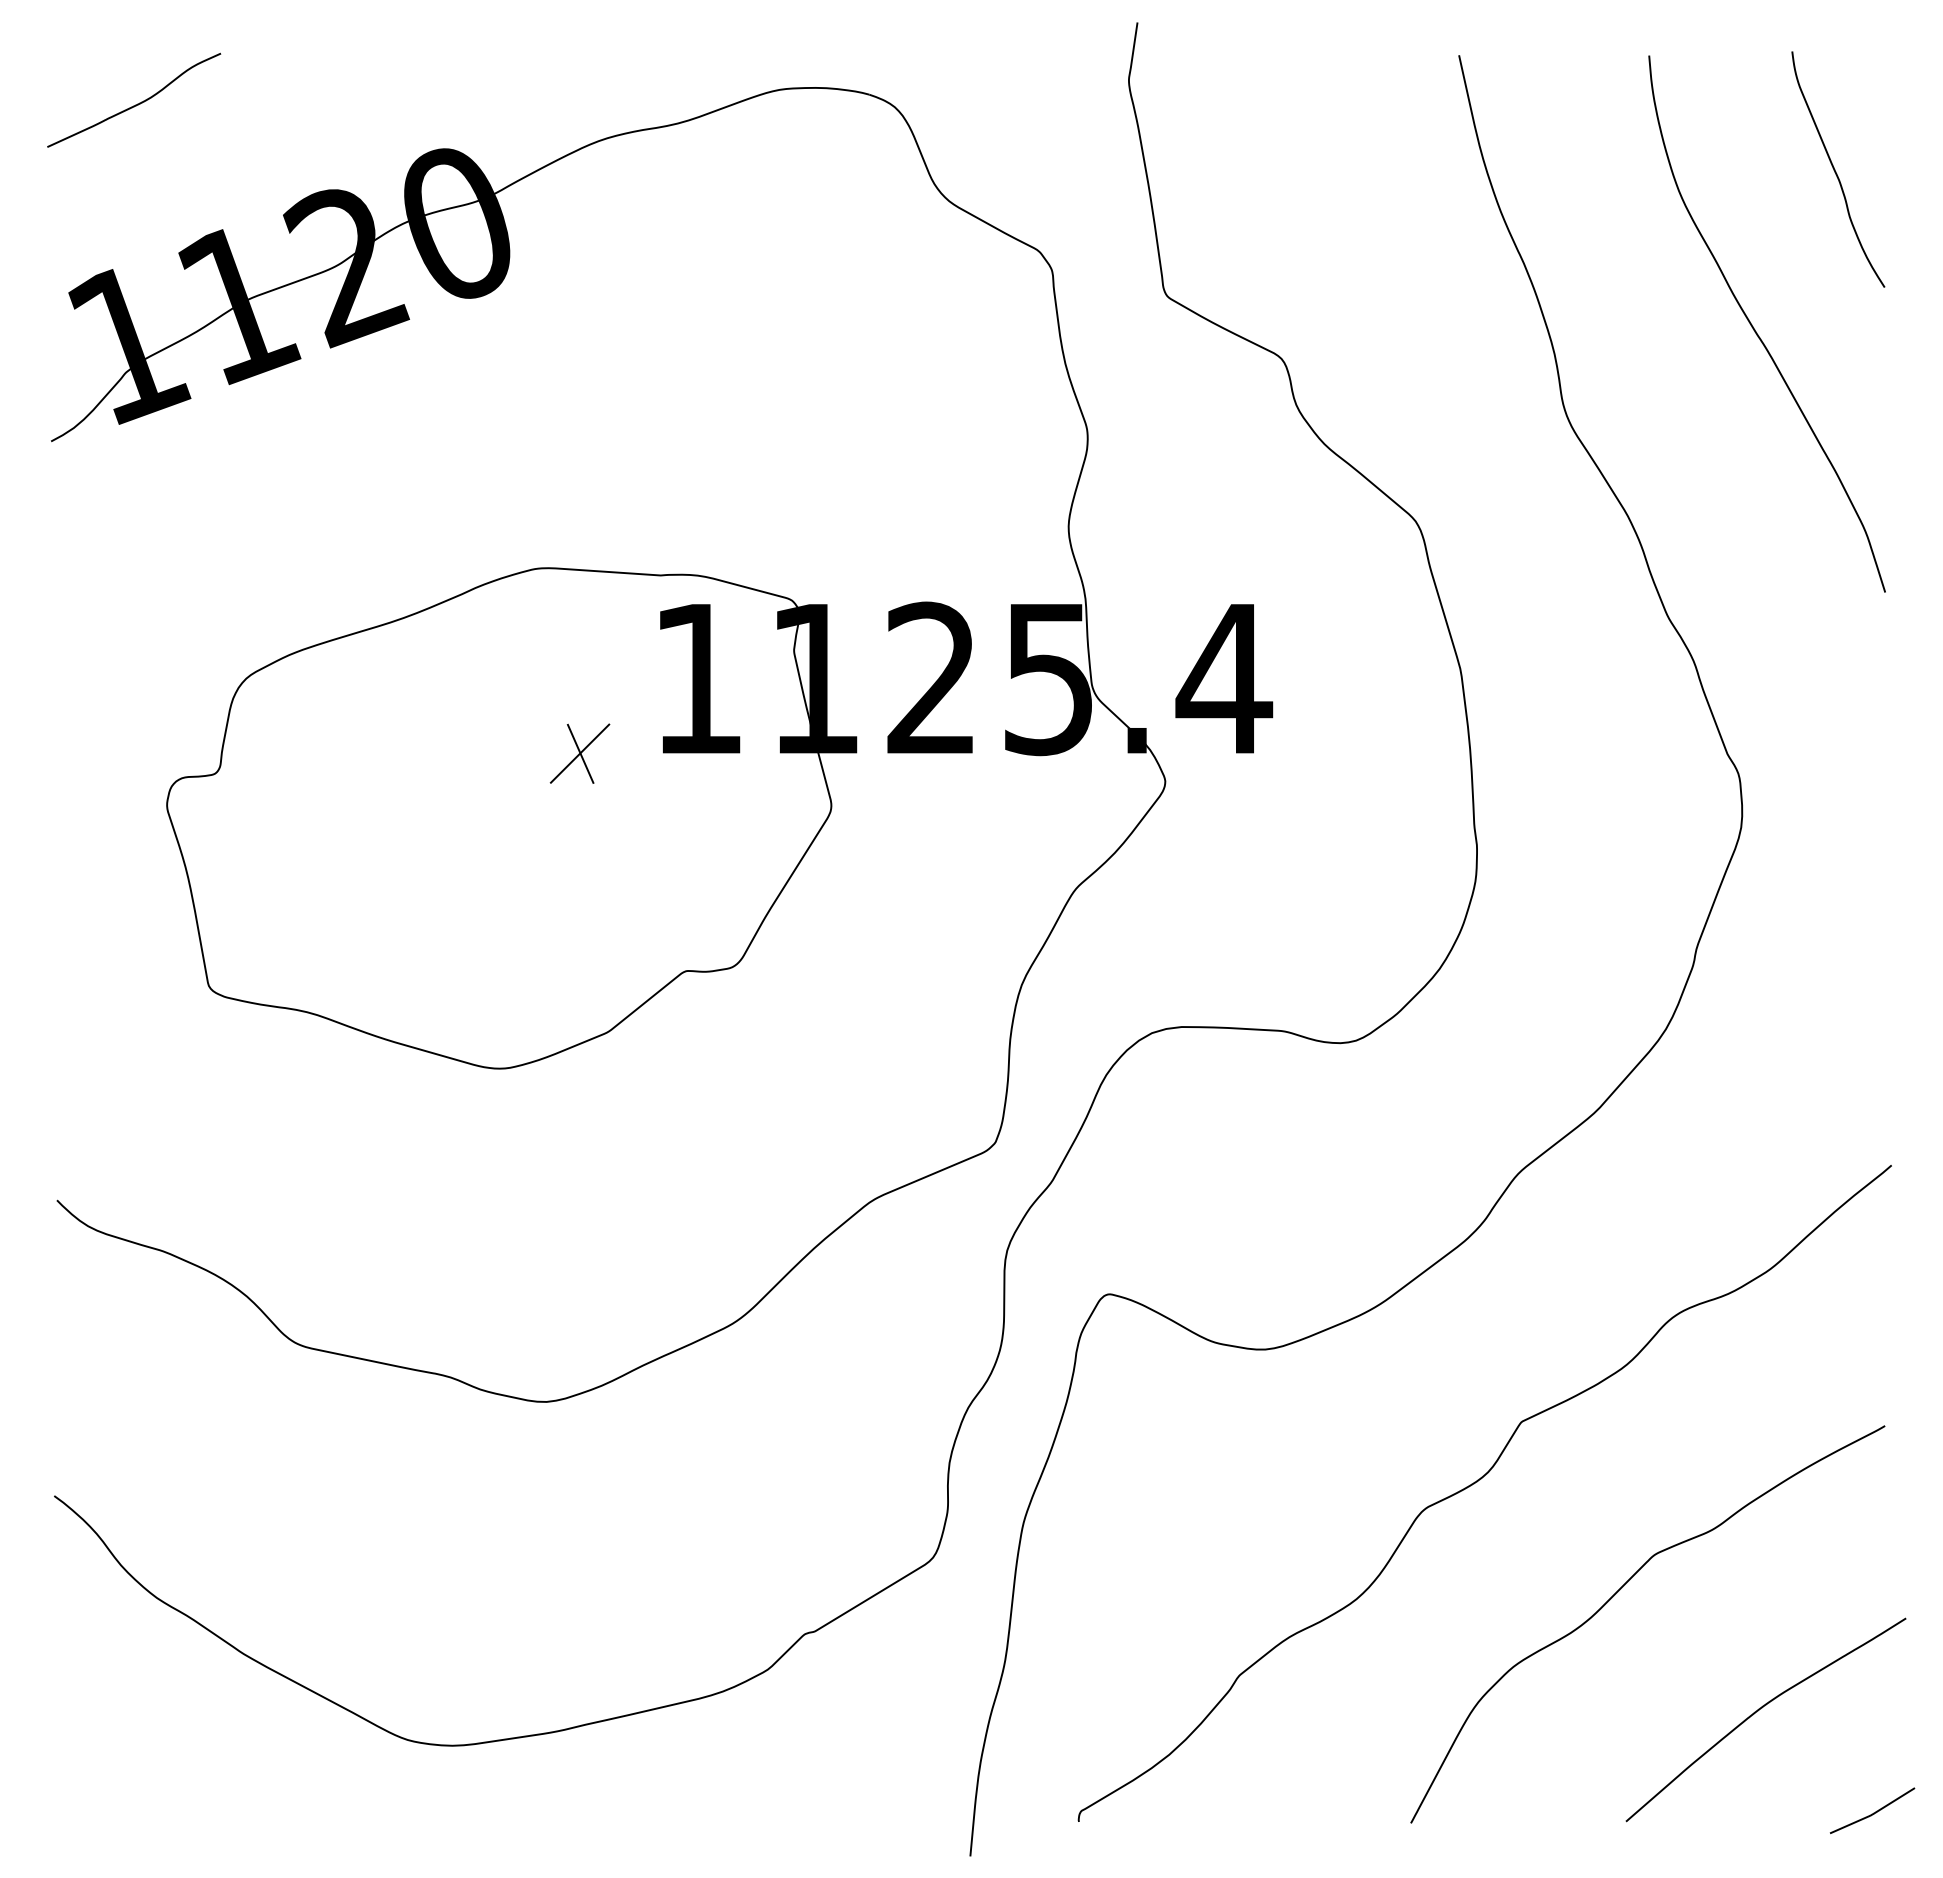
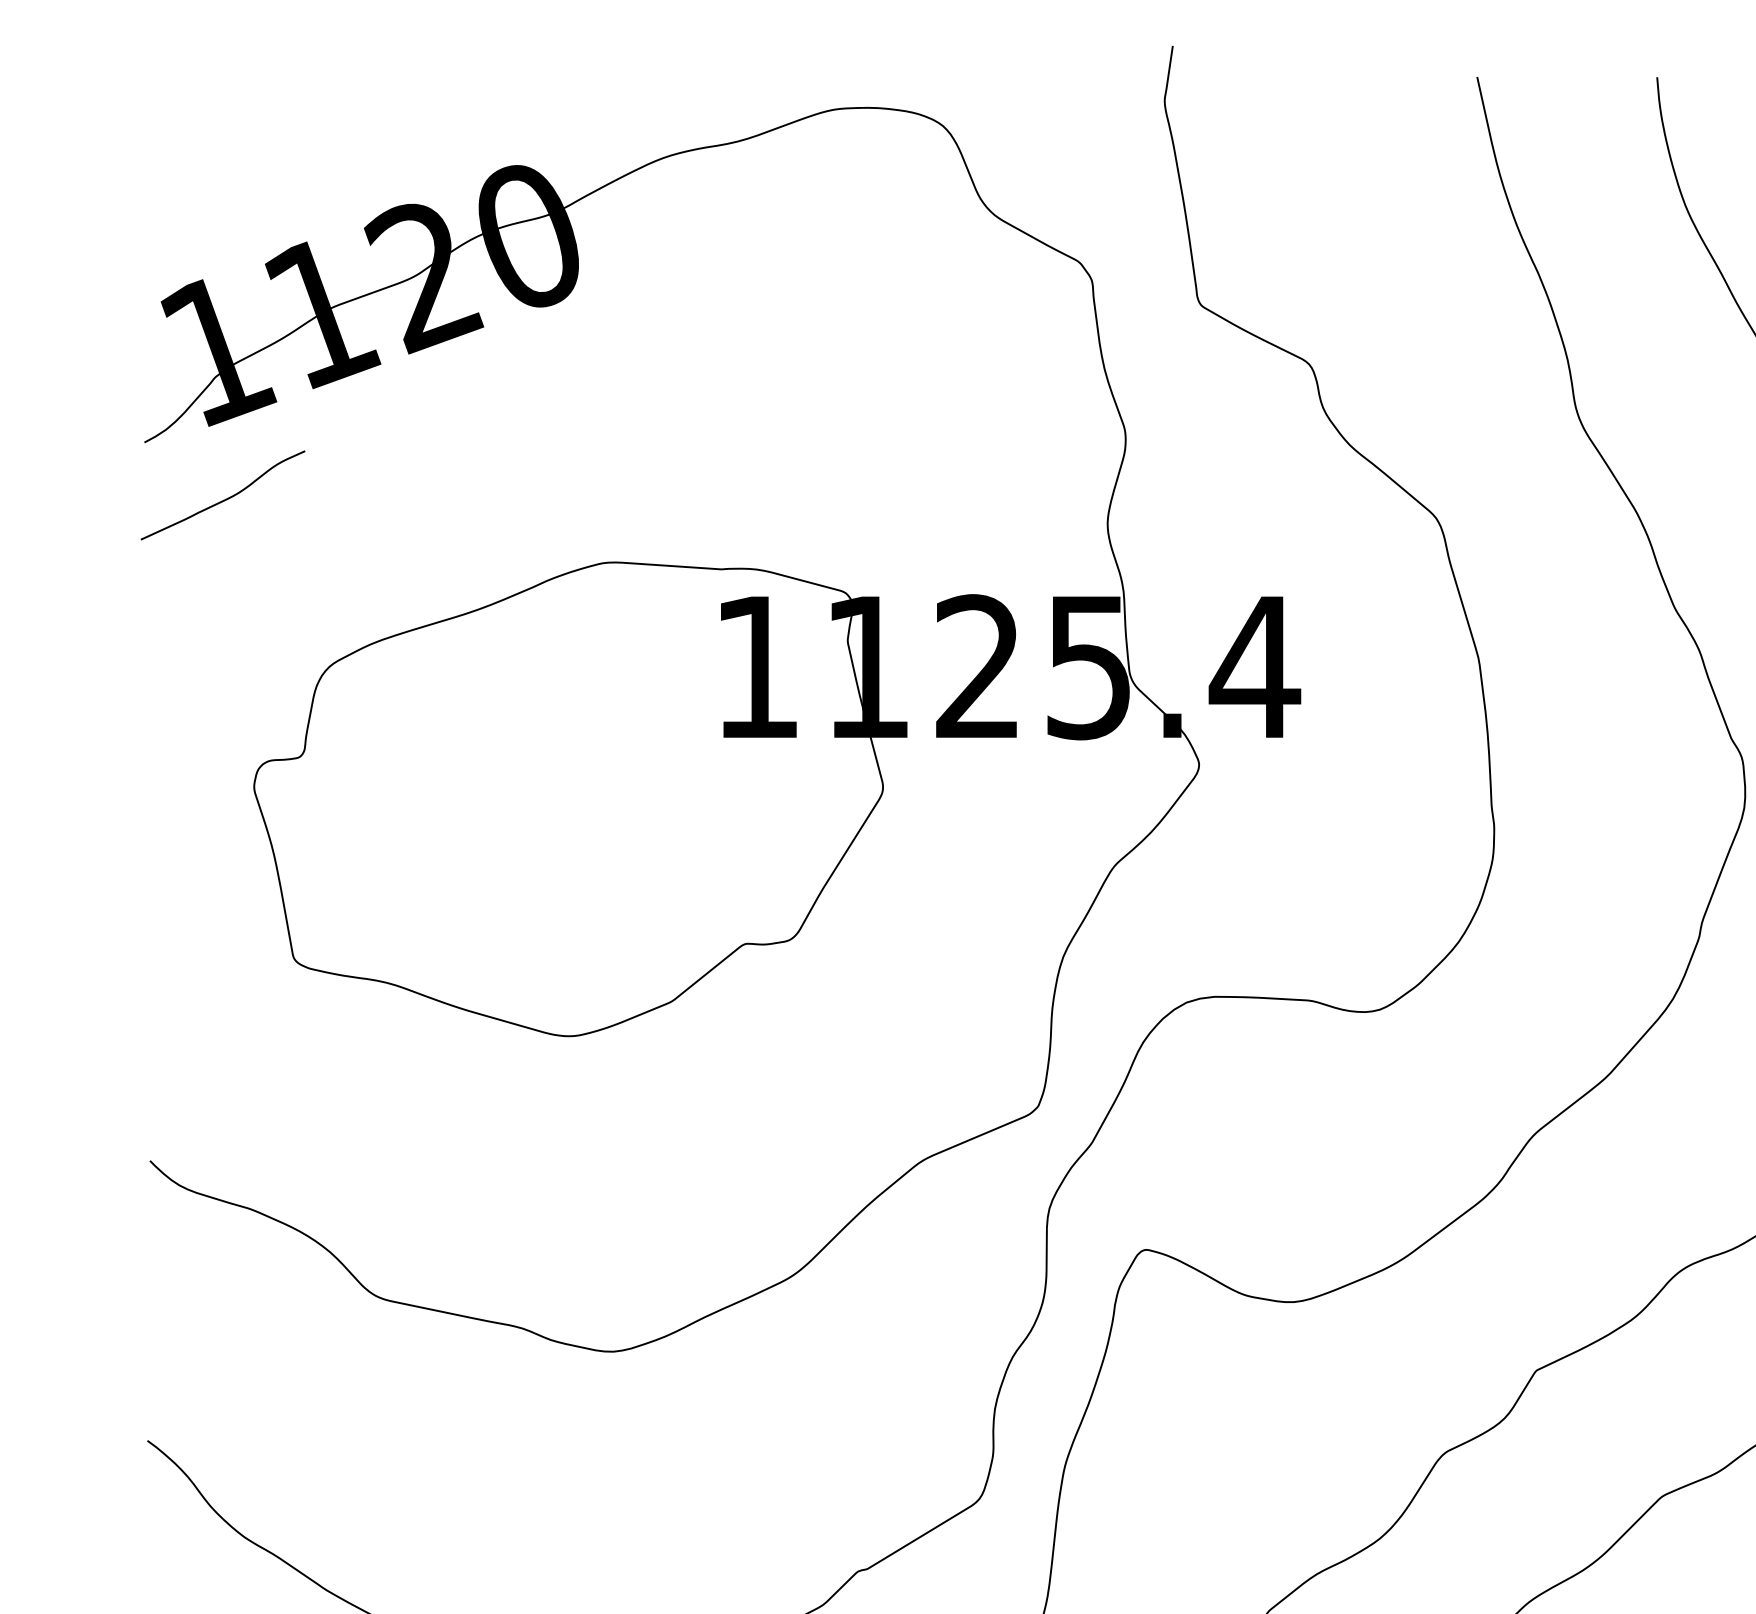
curve: (137, 103) -> (226, 498), moved
part: (579, 753) -> (644, 737), removed

